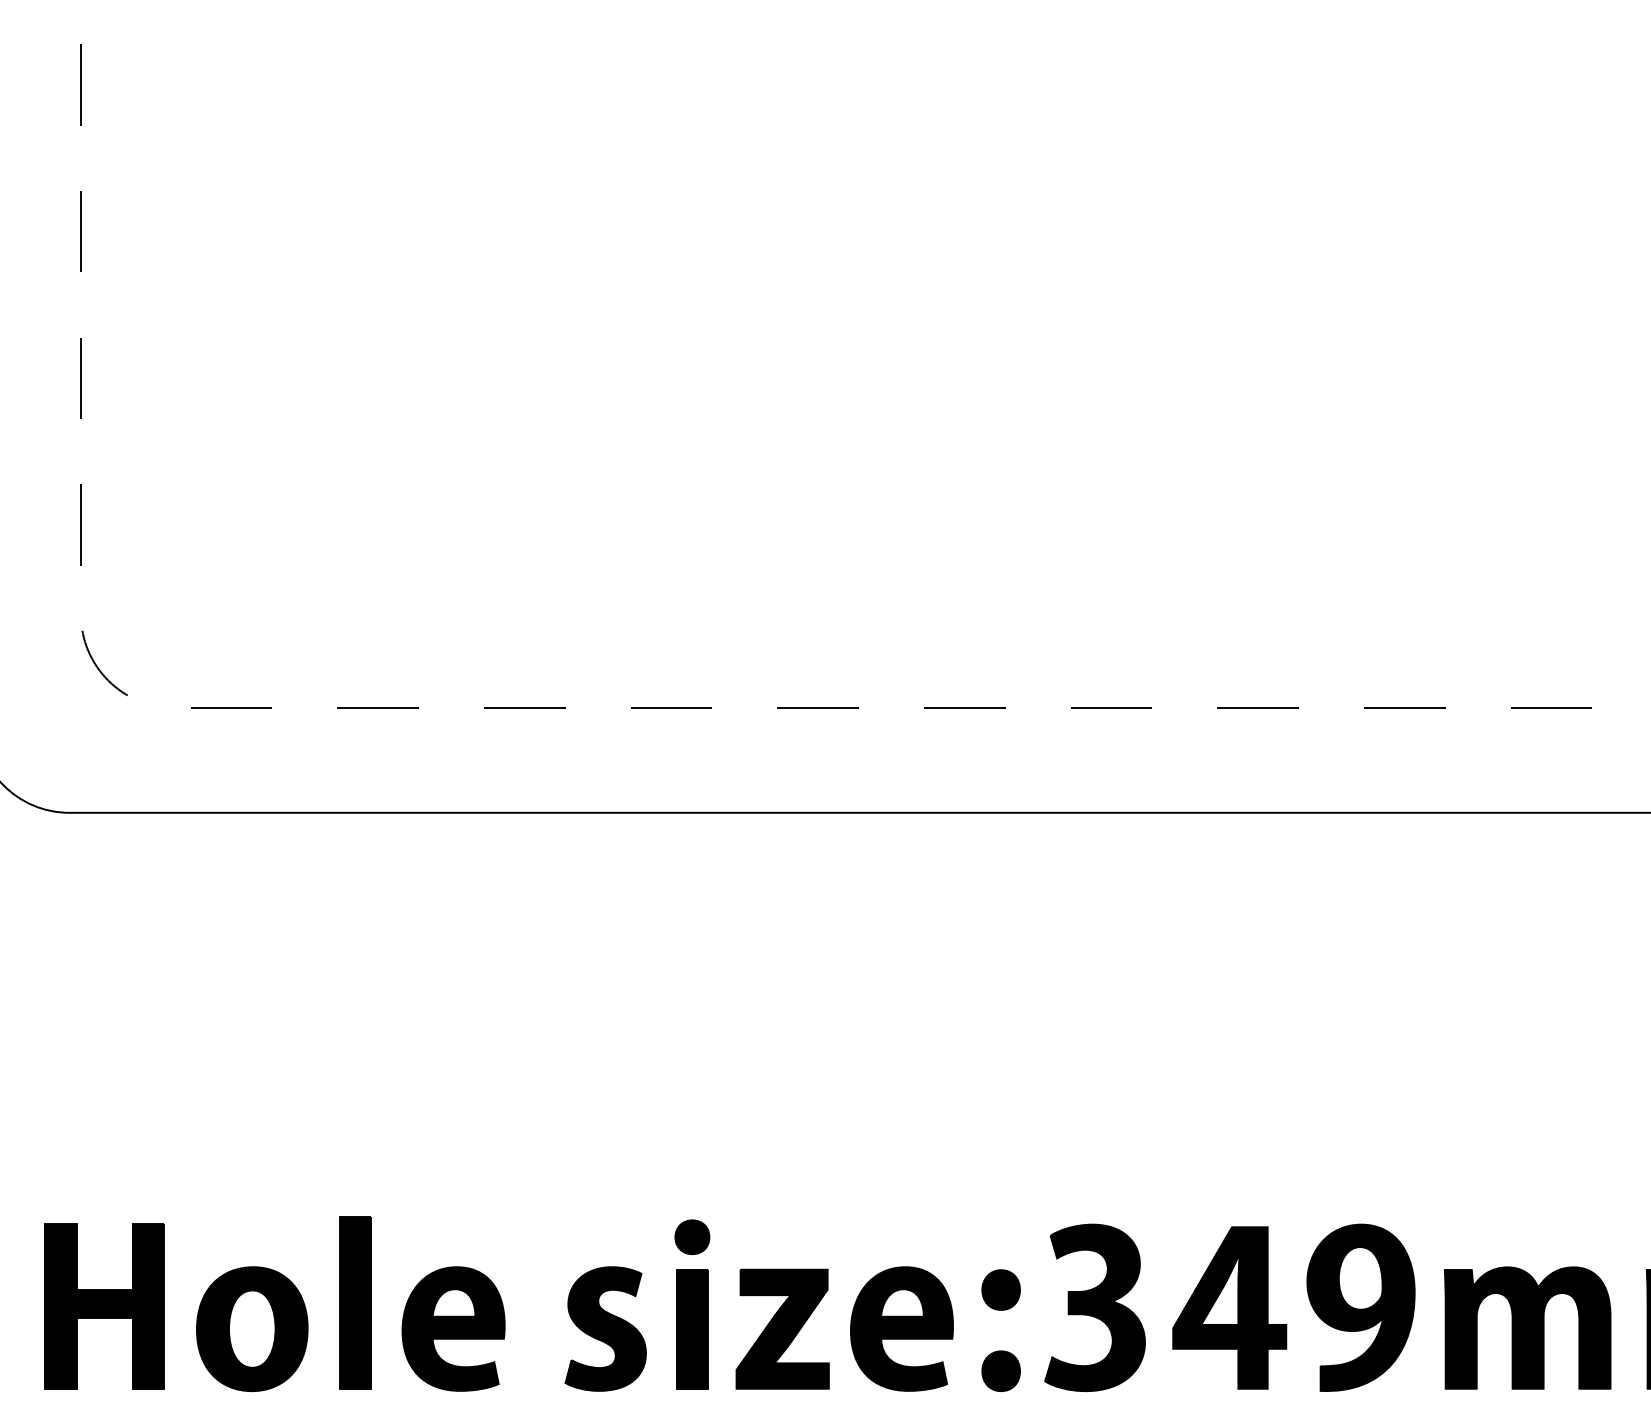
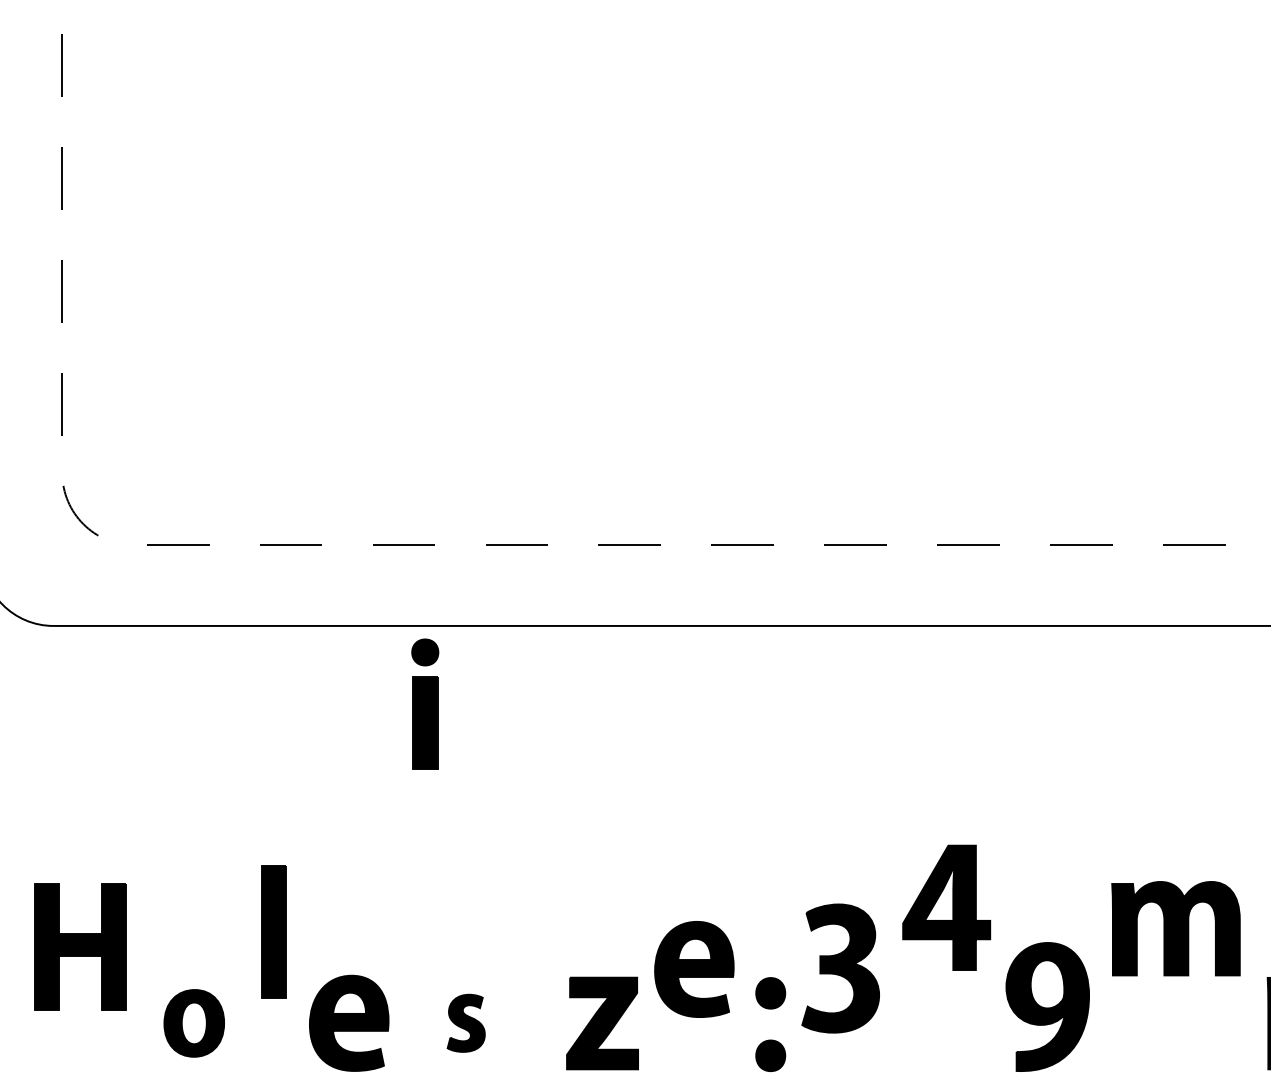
part: (355, 1302) -> (273, 932), moved
part: (692, 1304) -> (425, 704), moved
part: (104, 1306) -> (80, 946), moved
part: (1094, 1307) -> (840, 968), moved
part: (1229, 1307) -> (946, 907), moved
part: (1527, 1327) -> (1175, 928), moved
part: (252, 1328) -> (194, 1022), size x0.7
part: (605, 1328) -> (466, 1022), size x0.6
part: (901, 1328) -> (694, 969), moved

